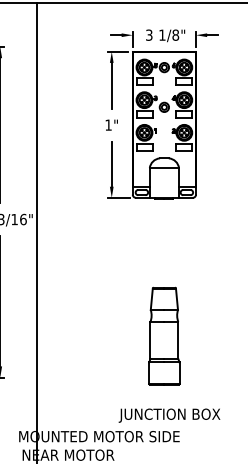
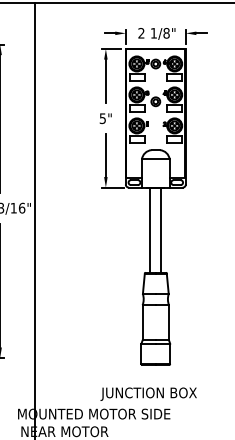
text: (149, 35) -> (141, 33), 3 -> 2
text: (108, 124) -> (102, 118), 1" -> 5"
line: (158, 243) -> (150, 230), added
line: (170, 243) -> (161, 230), added
text: (169, 414) -> (148, 393), moved

